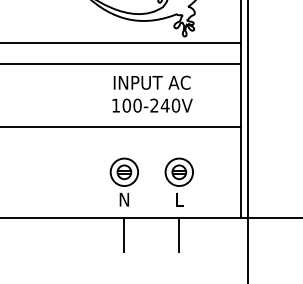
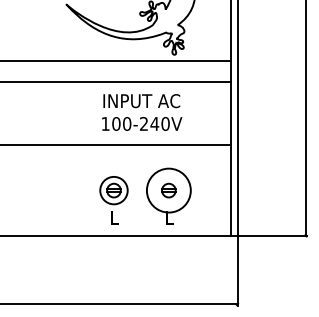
circle: (178, 172) -> (168, 190), size x1.6
text: (123, 199) -> (113, 217), N -> L
line: (123, 234) -> (113, 252), removed
line: (178, 234) -> (168, 252), removed

